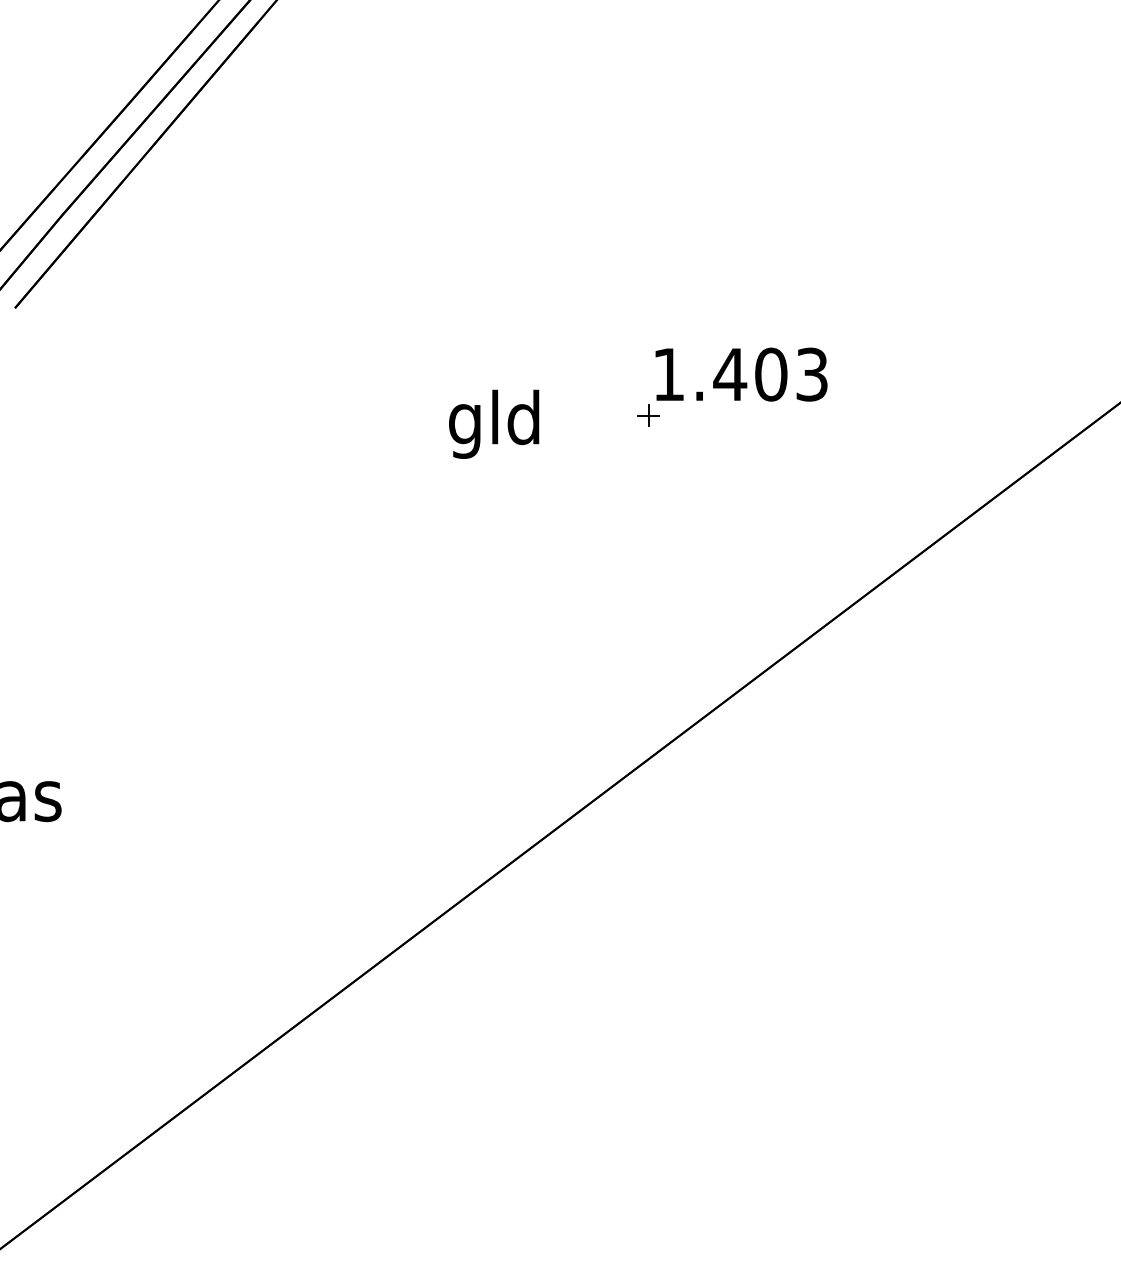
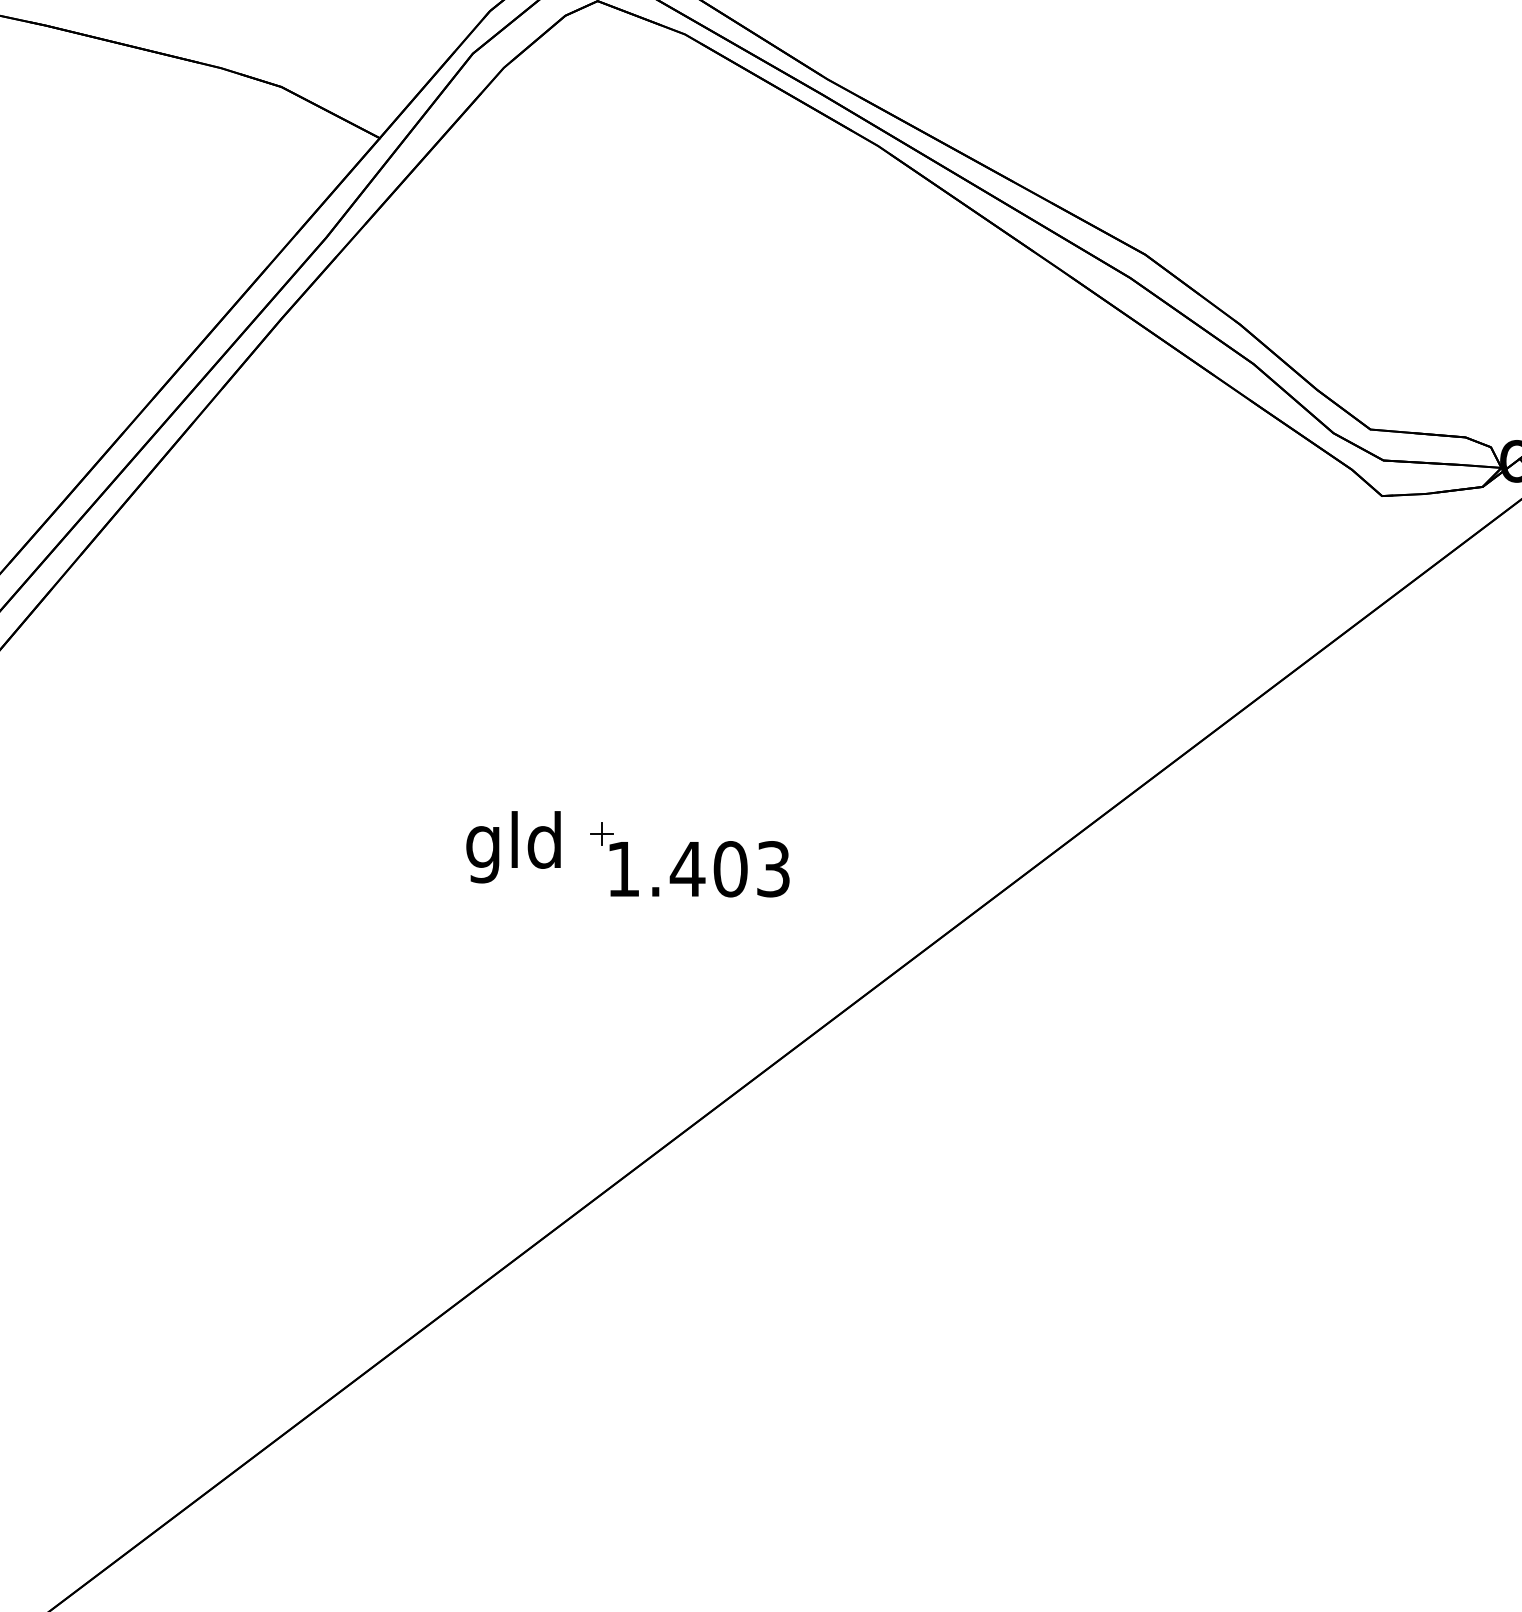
text: (741, 374) -> (699, 869), moved
text: (494, 424) -> (513, 847), moved

